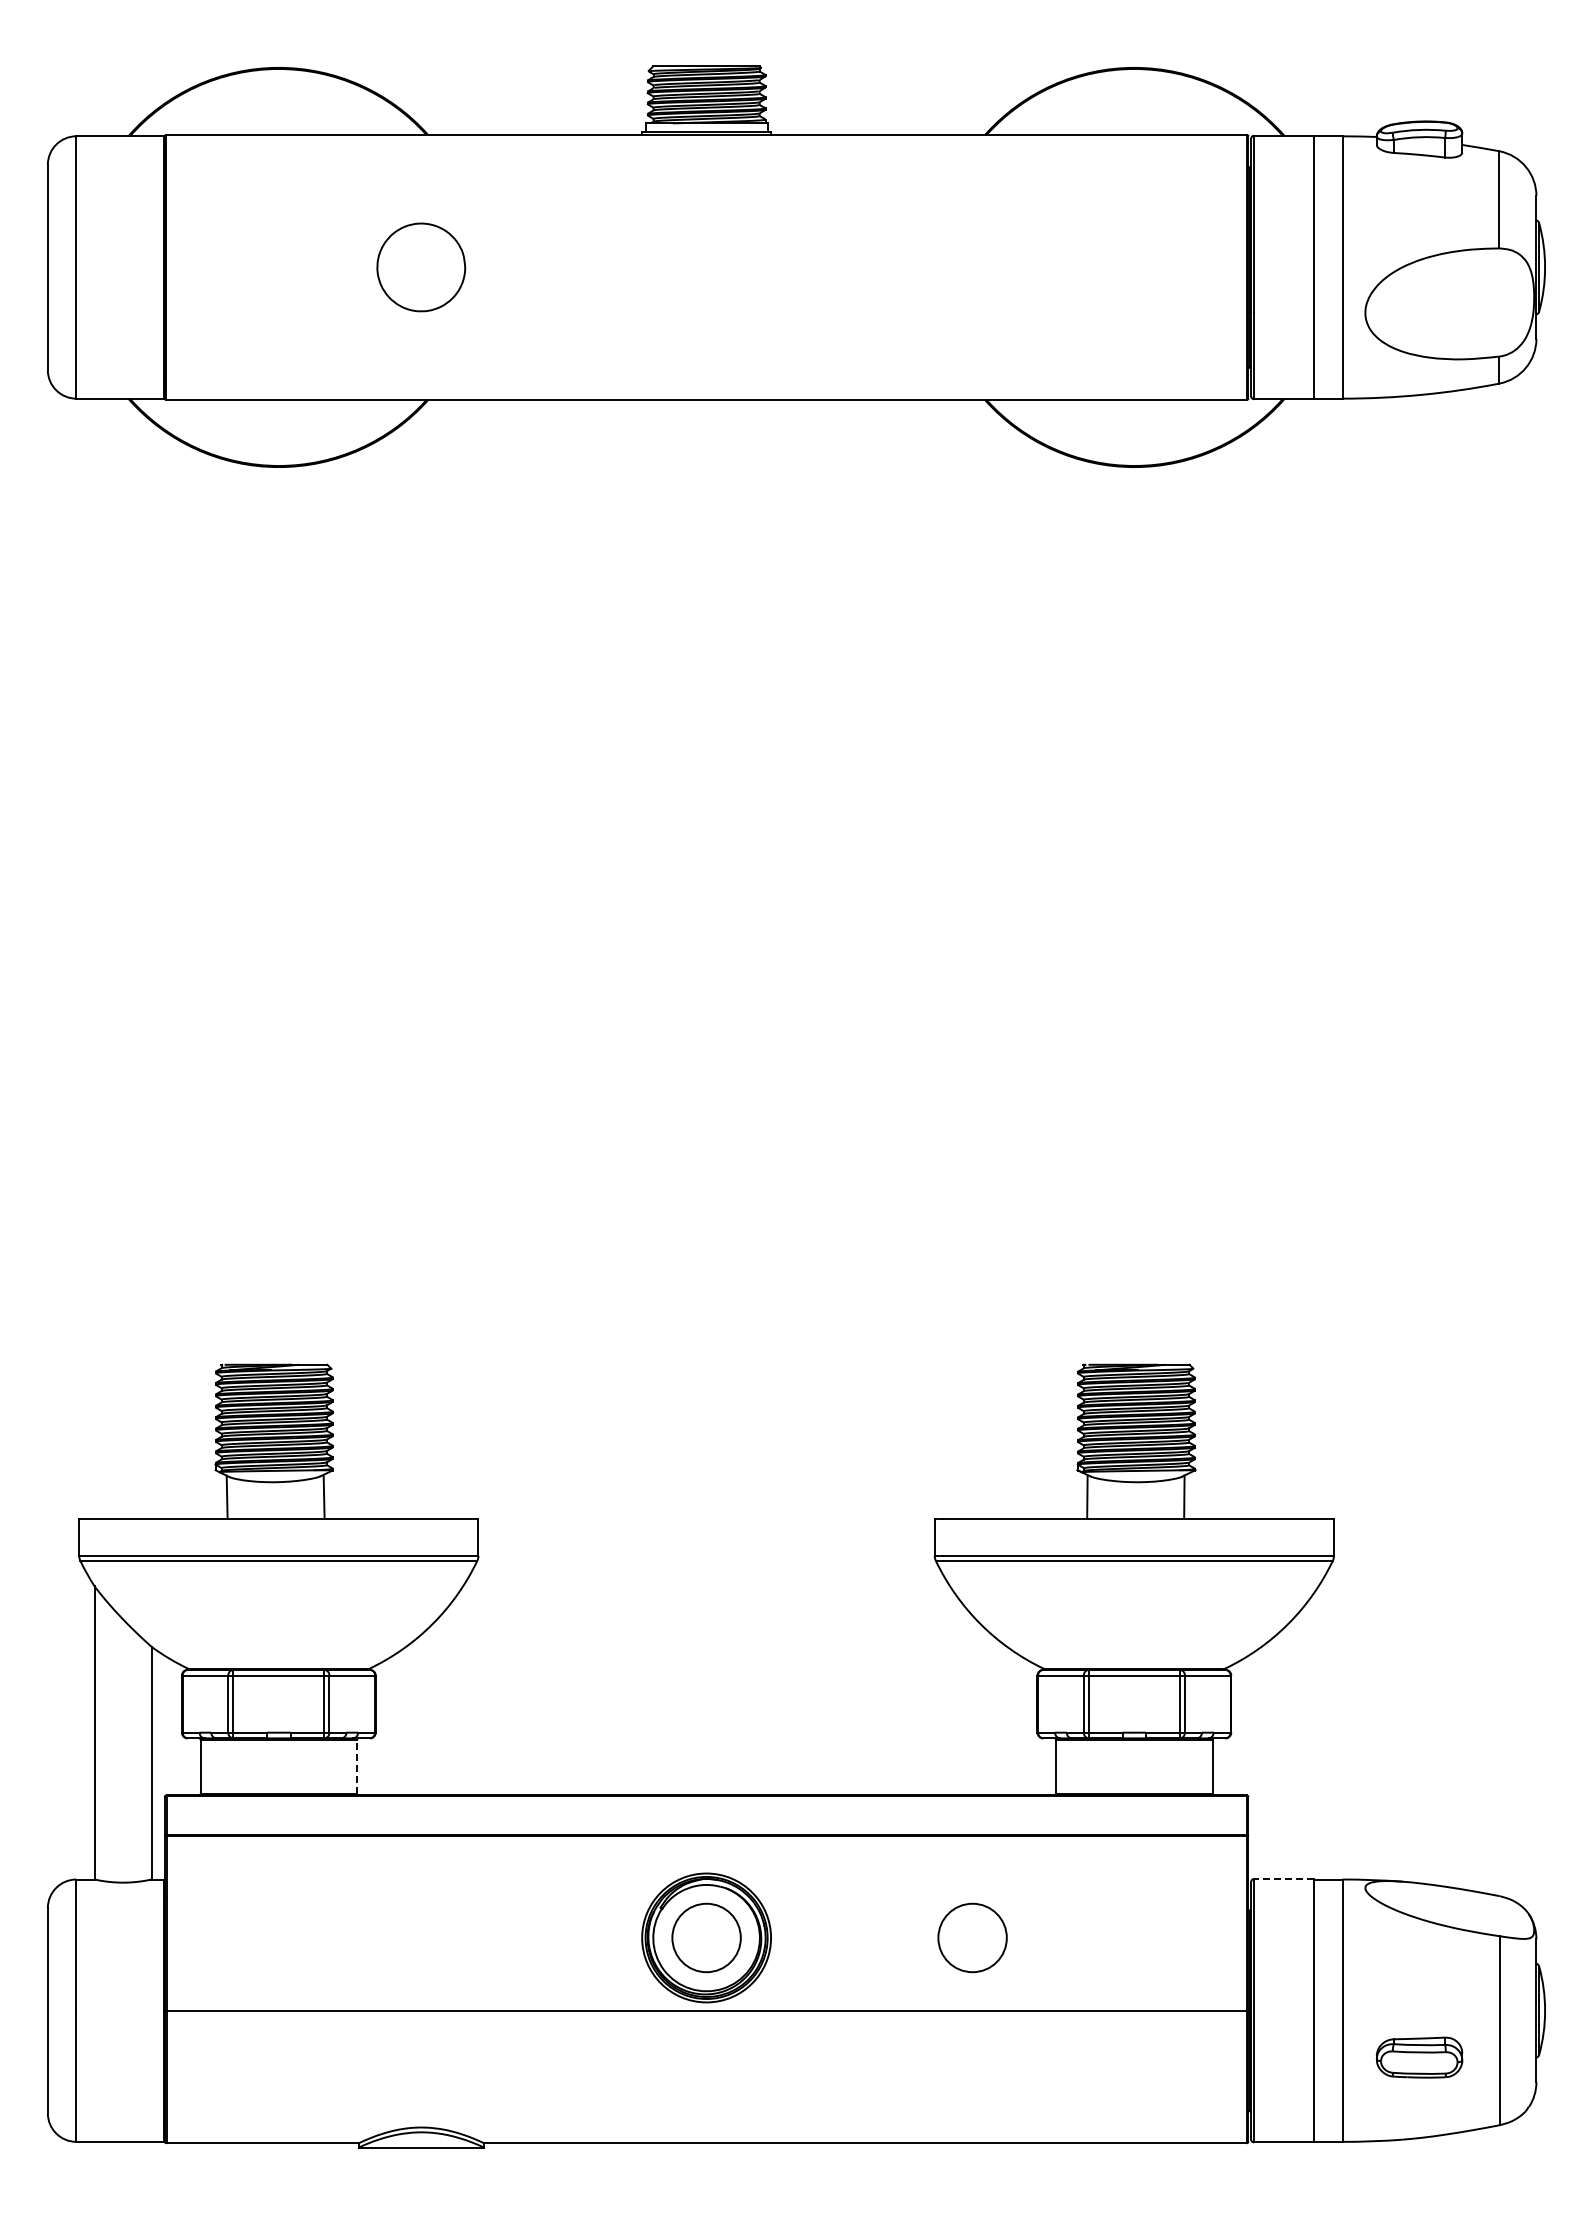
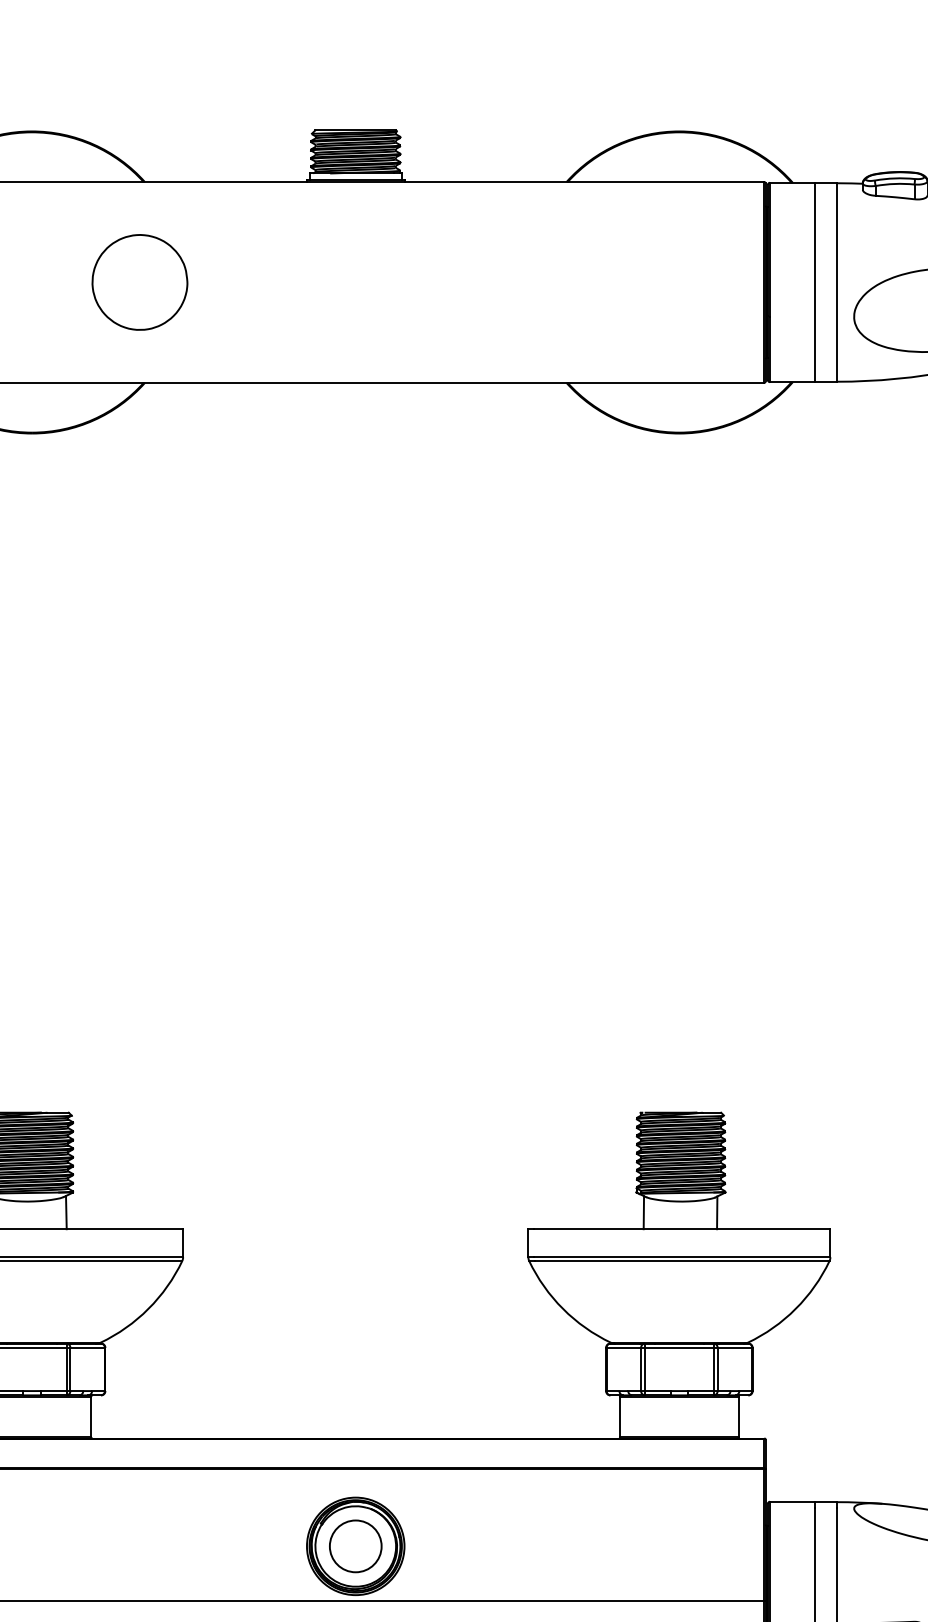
part: (420, 267) -> (139, 282), size x1.43
line: (356, 1766) -> (90, 1416), dashed -> solid
line: (1284, 1878) -> (792, 1501), dashed -> solid
circle: (972, 1937) -> (556, 1546), removed

